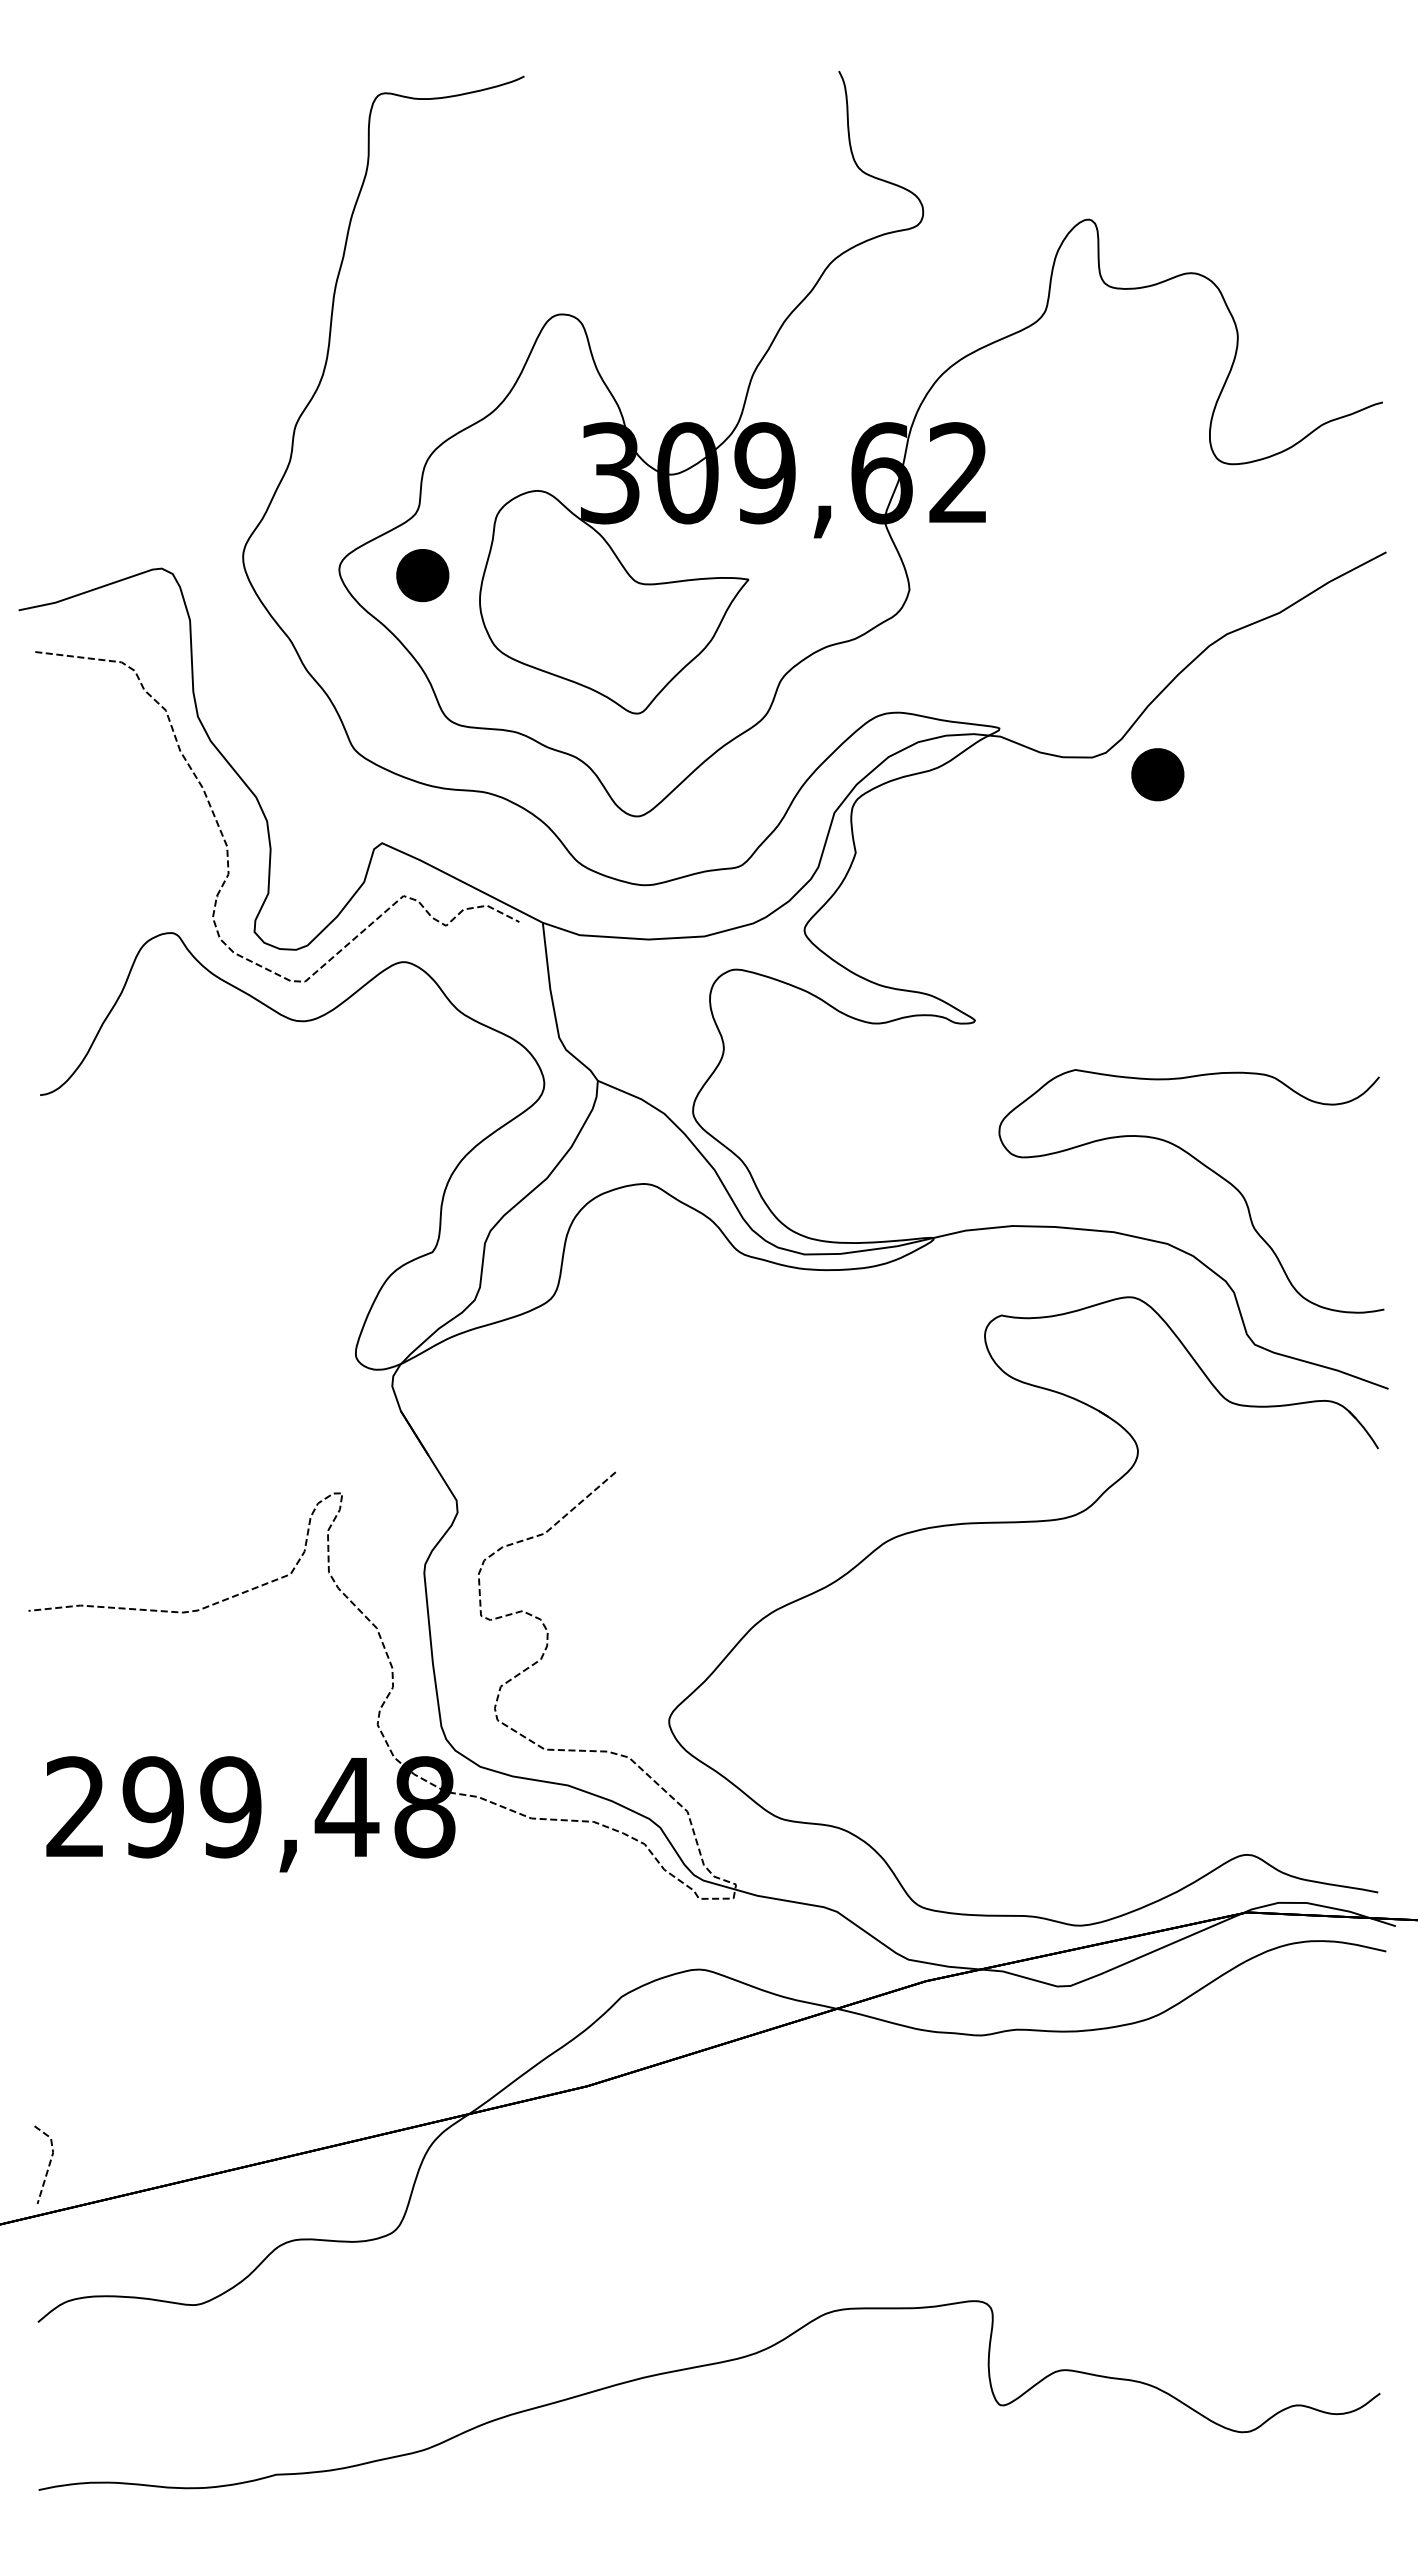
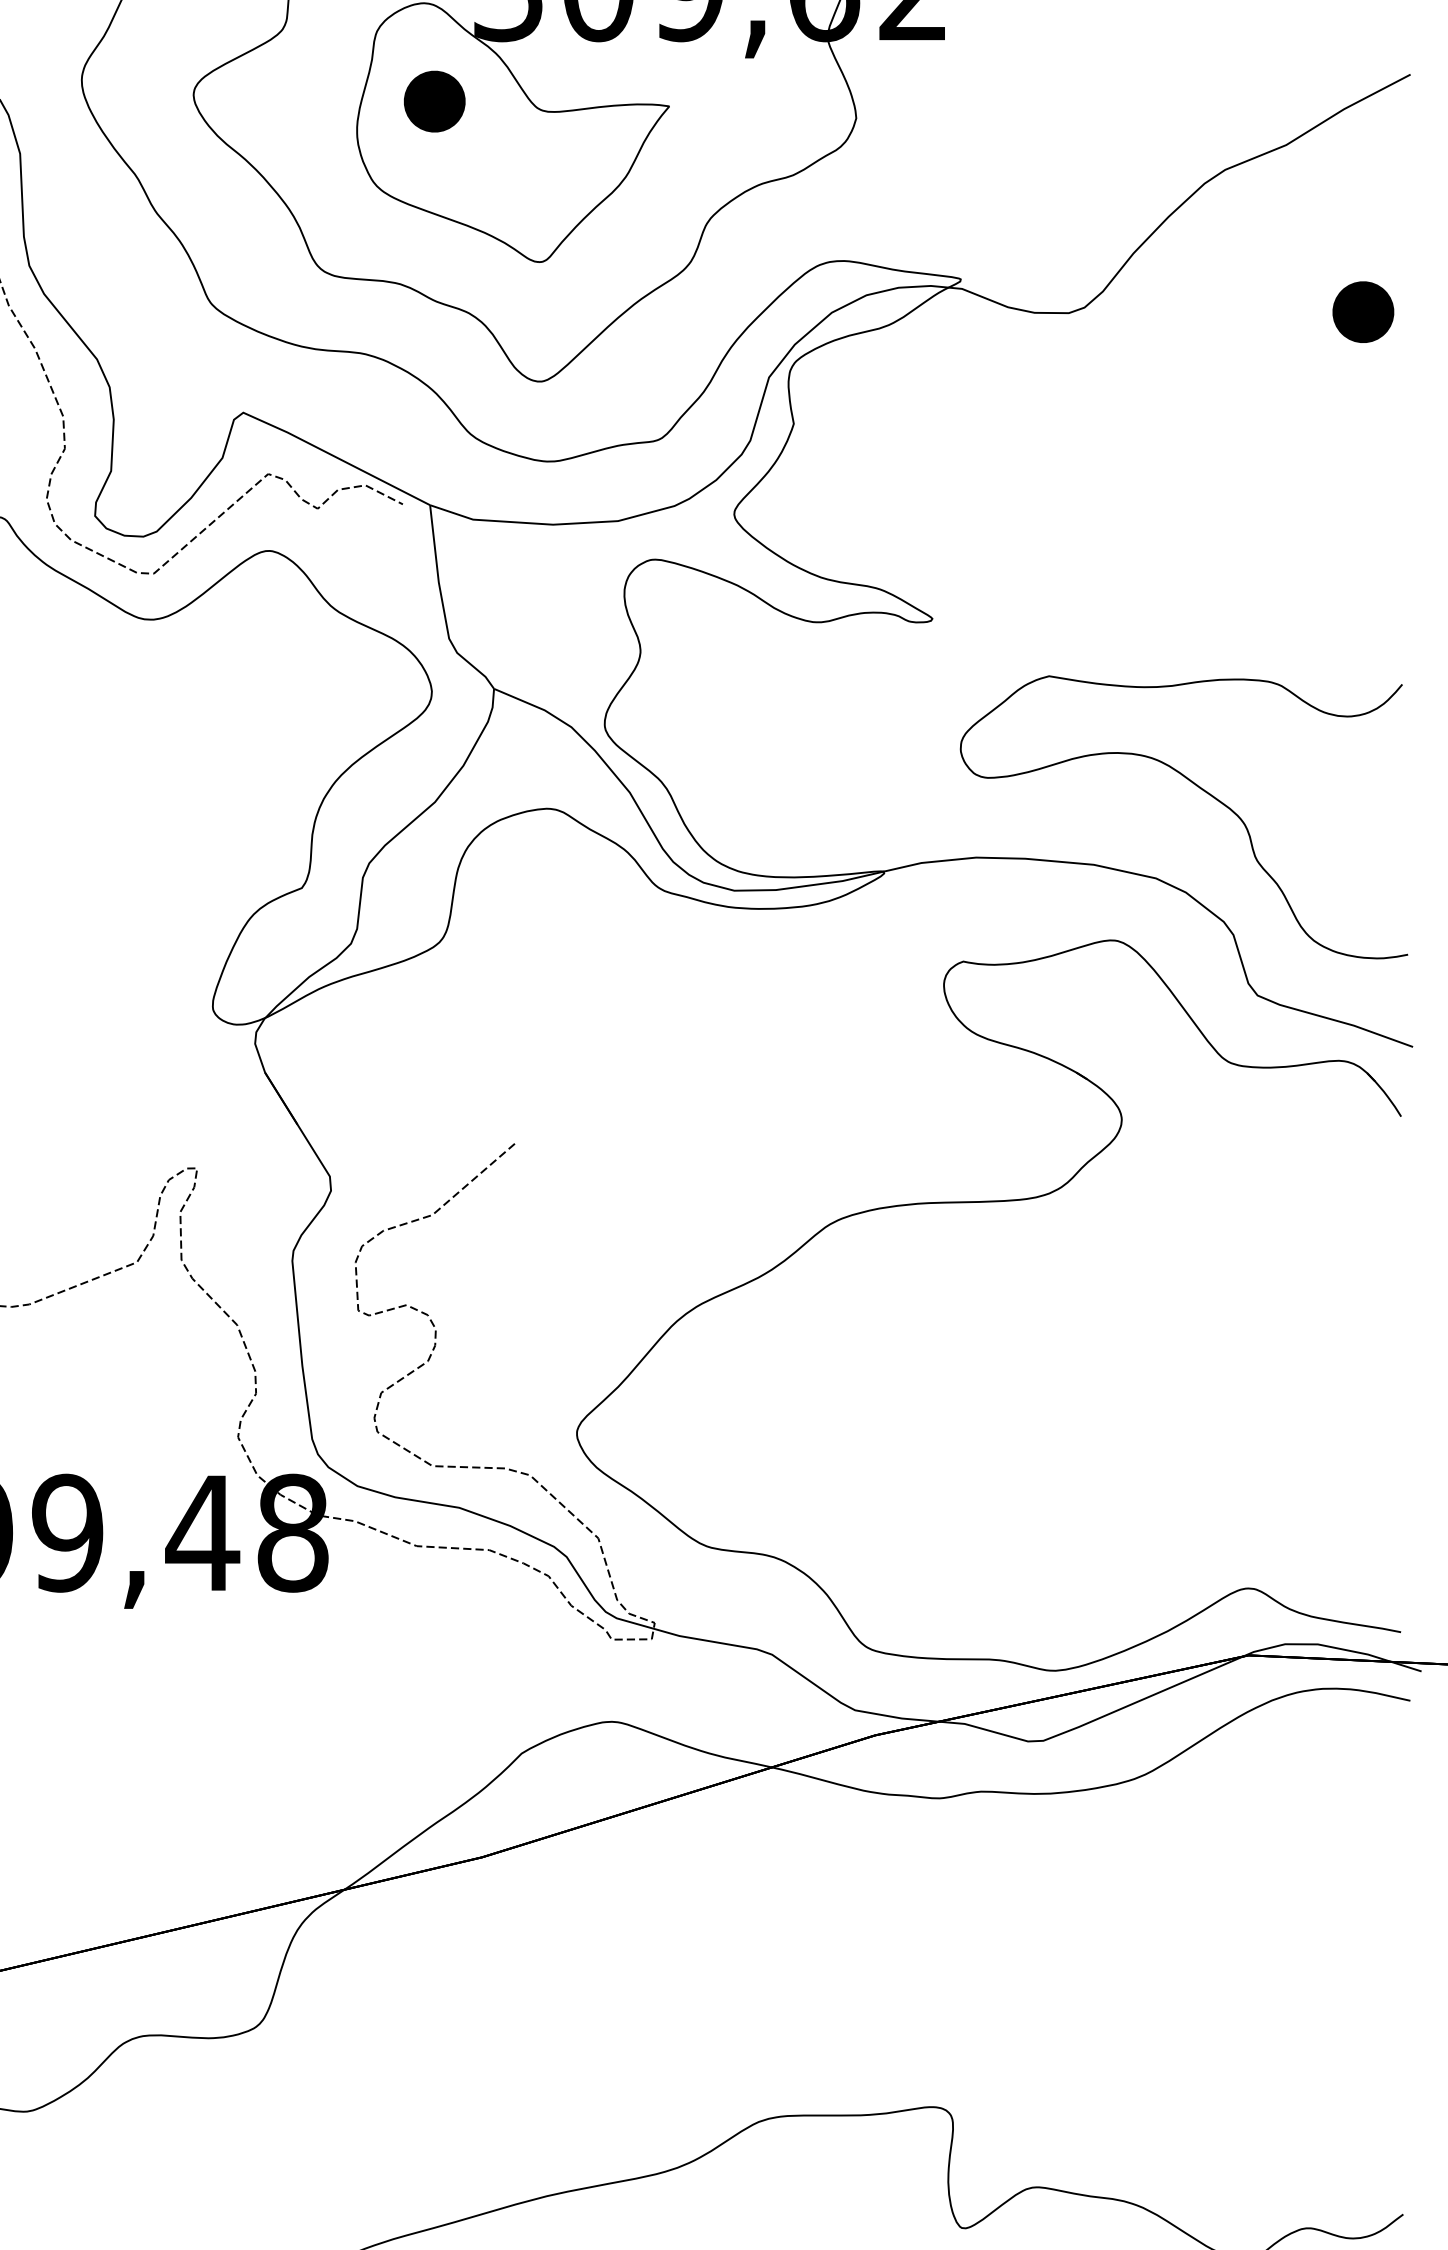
part: (422, 575) -> (434, 101), moved
part: (1157, 774) -> (1362, 311), moved

